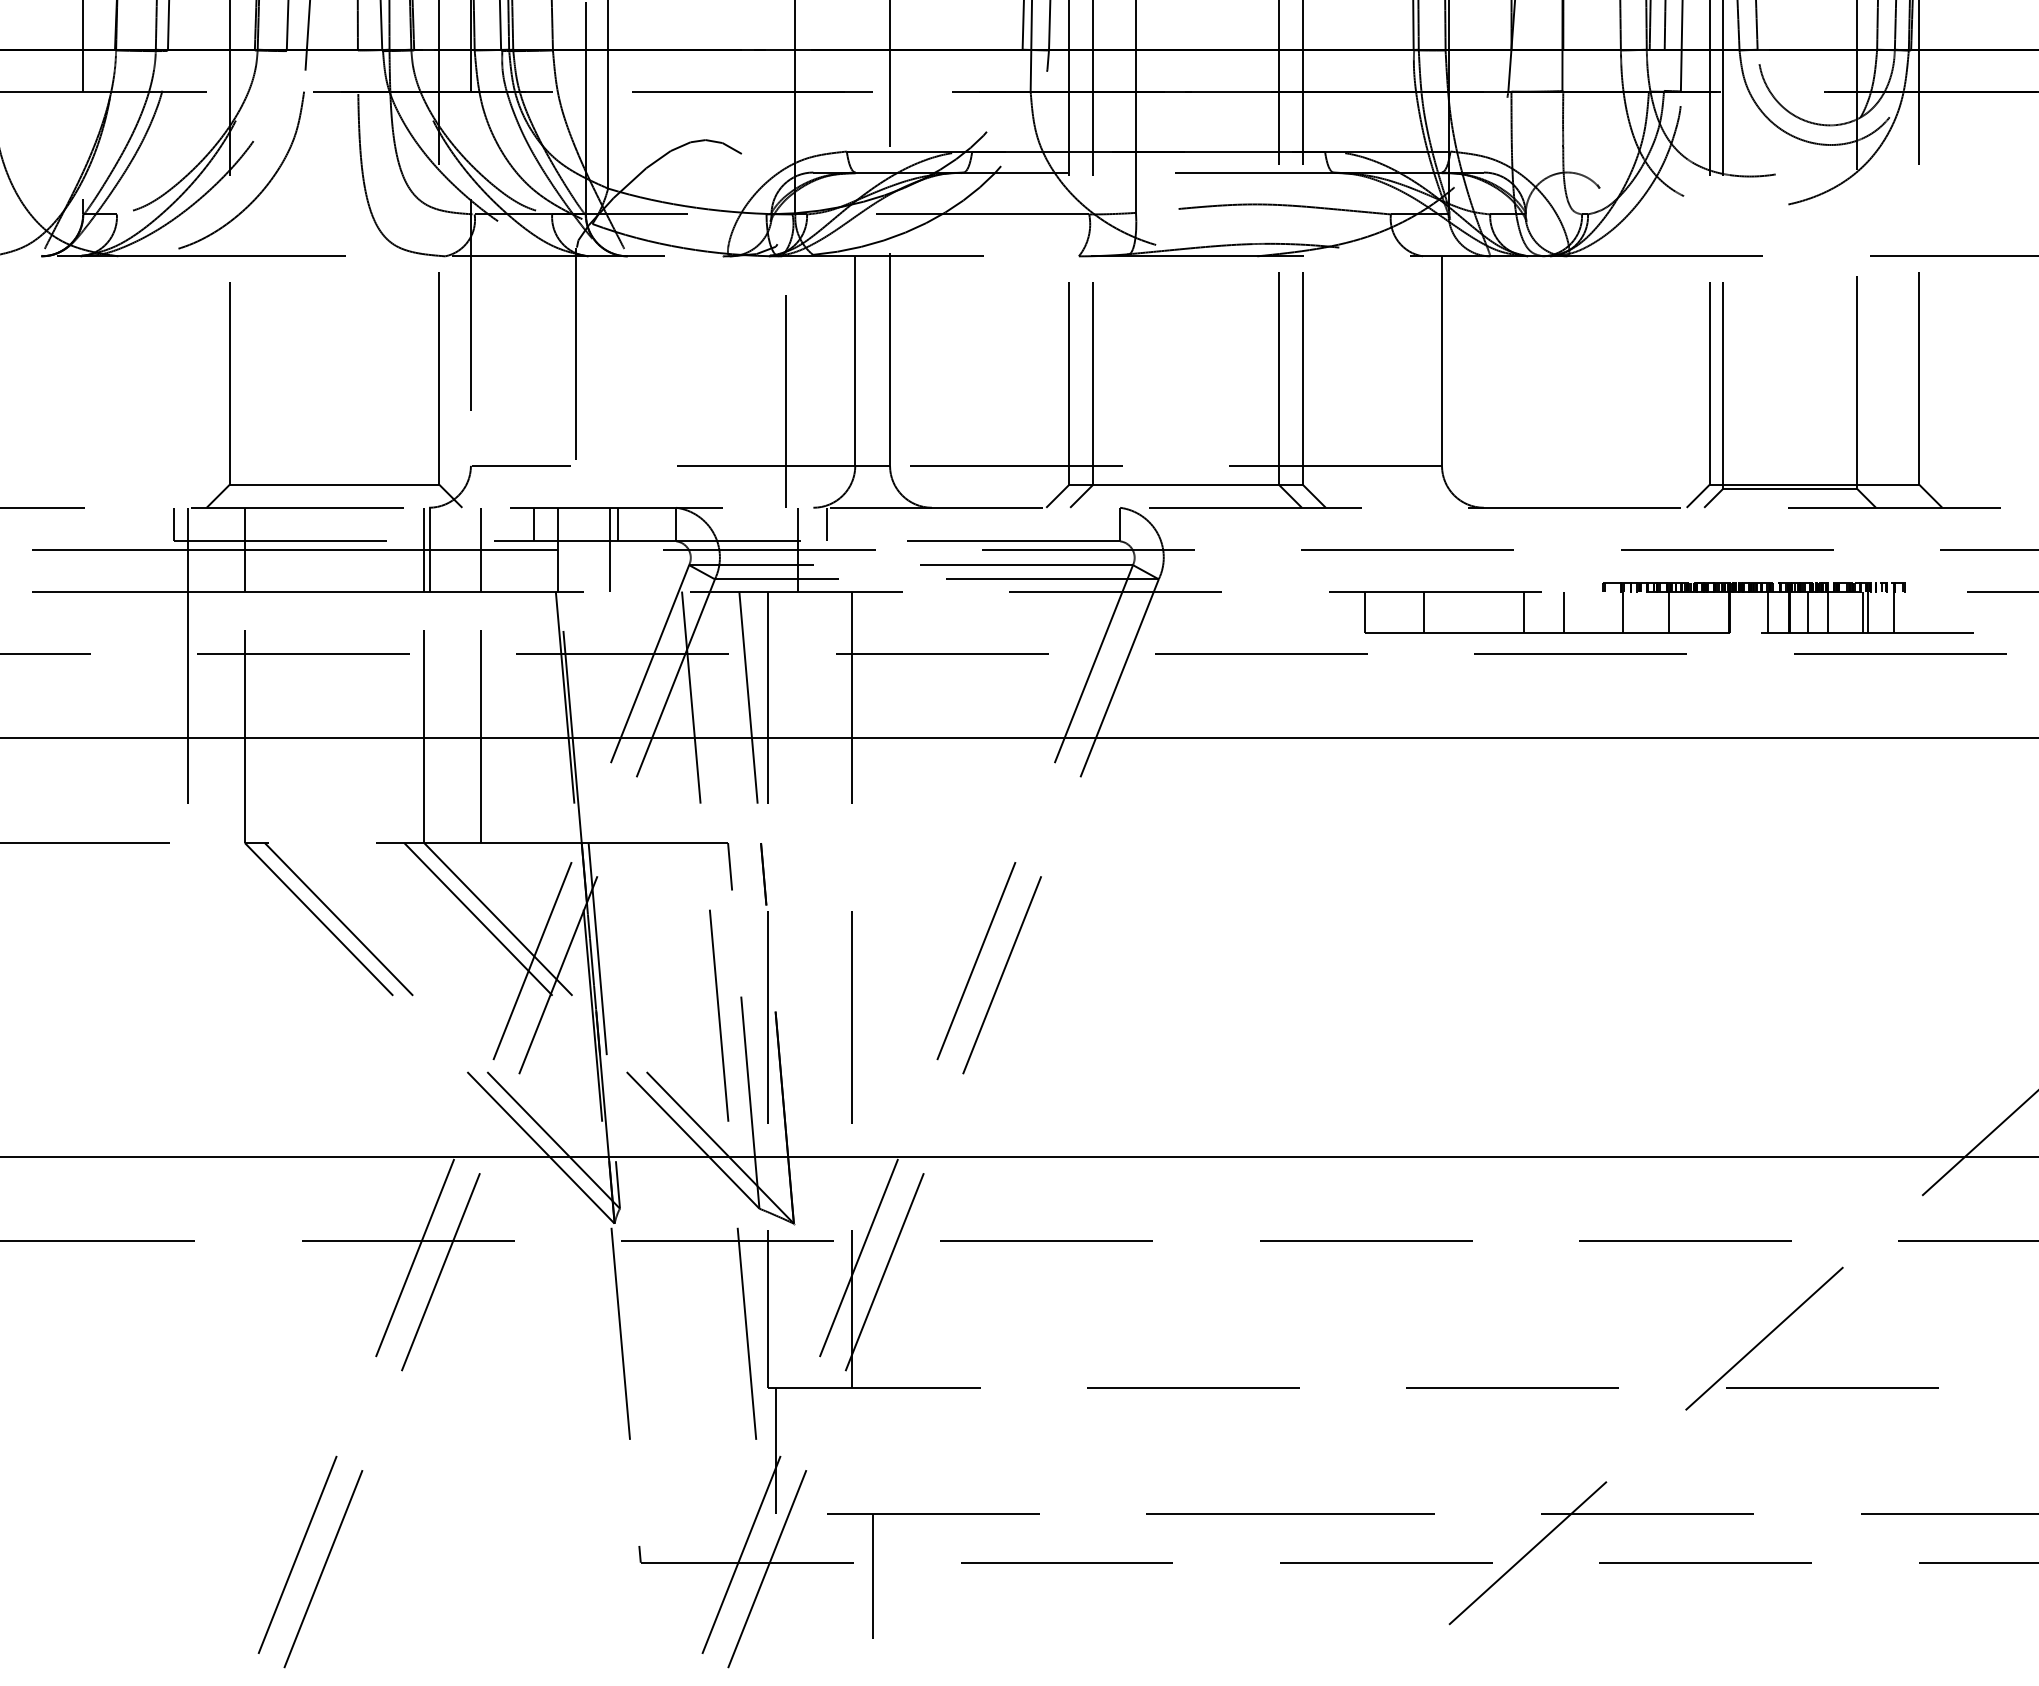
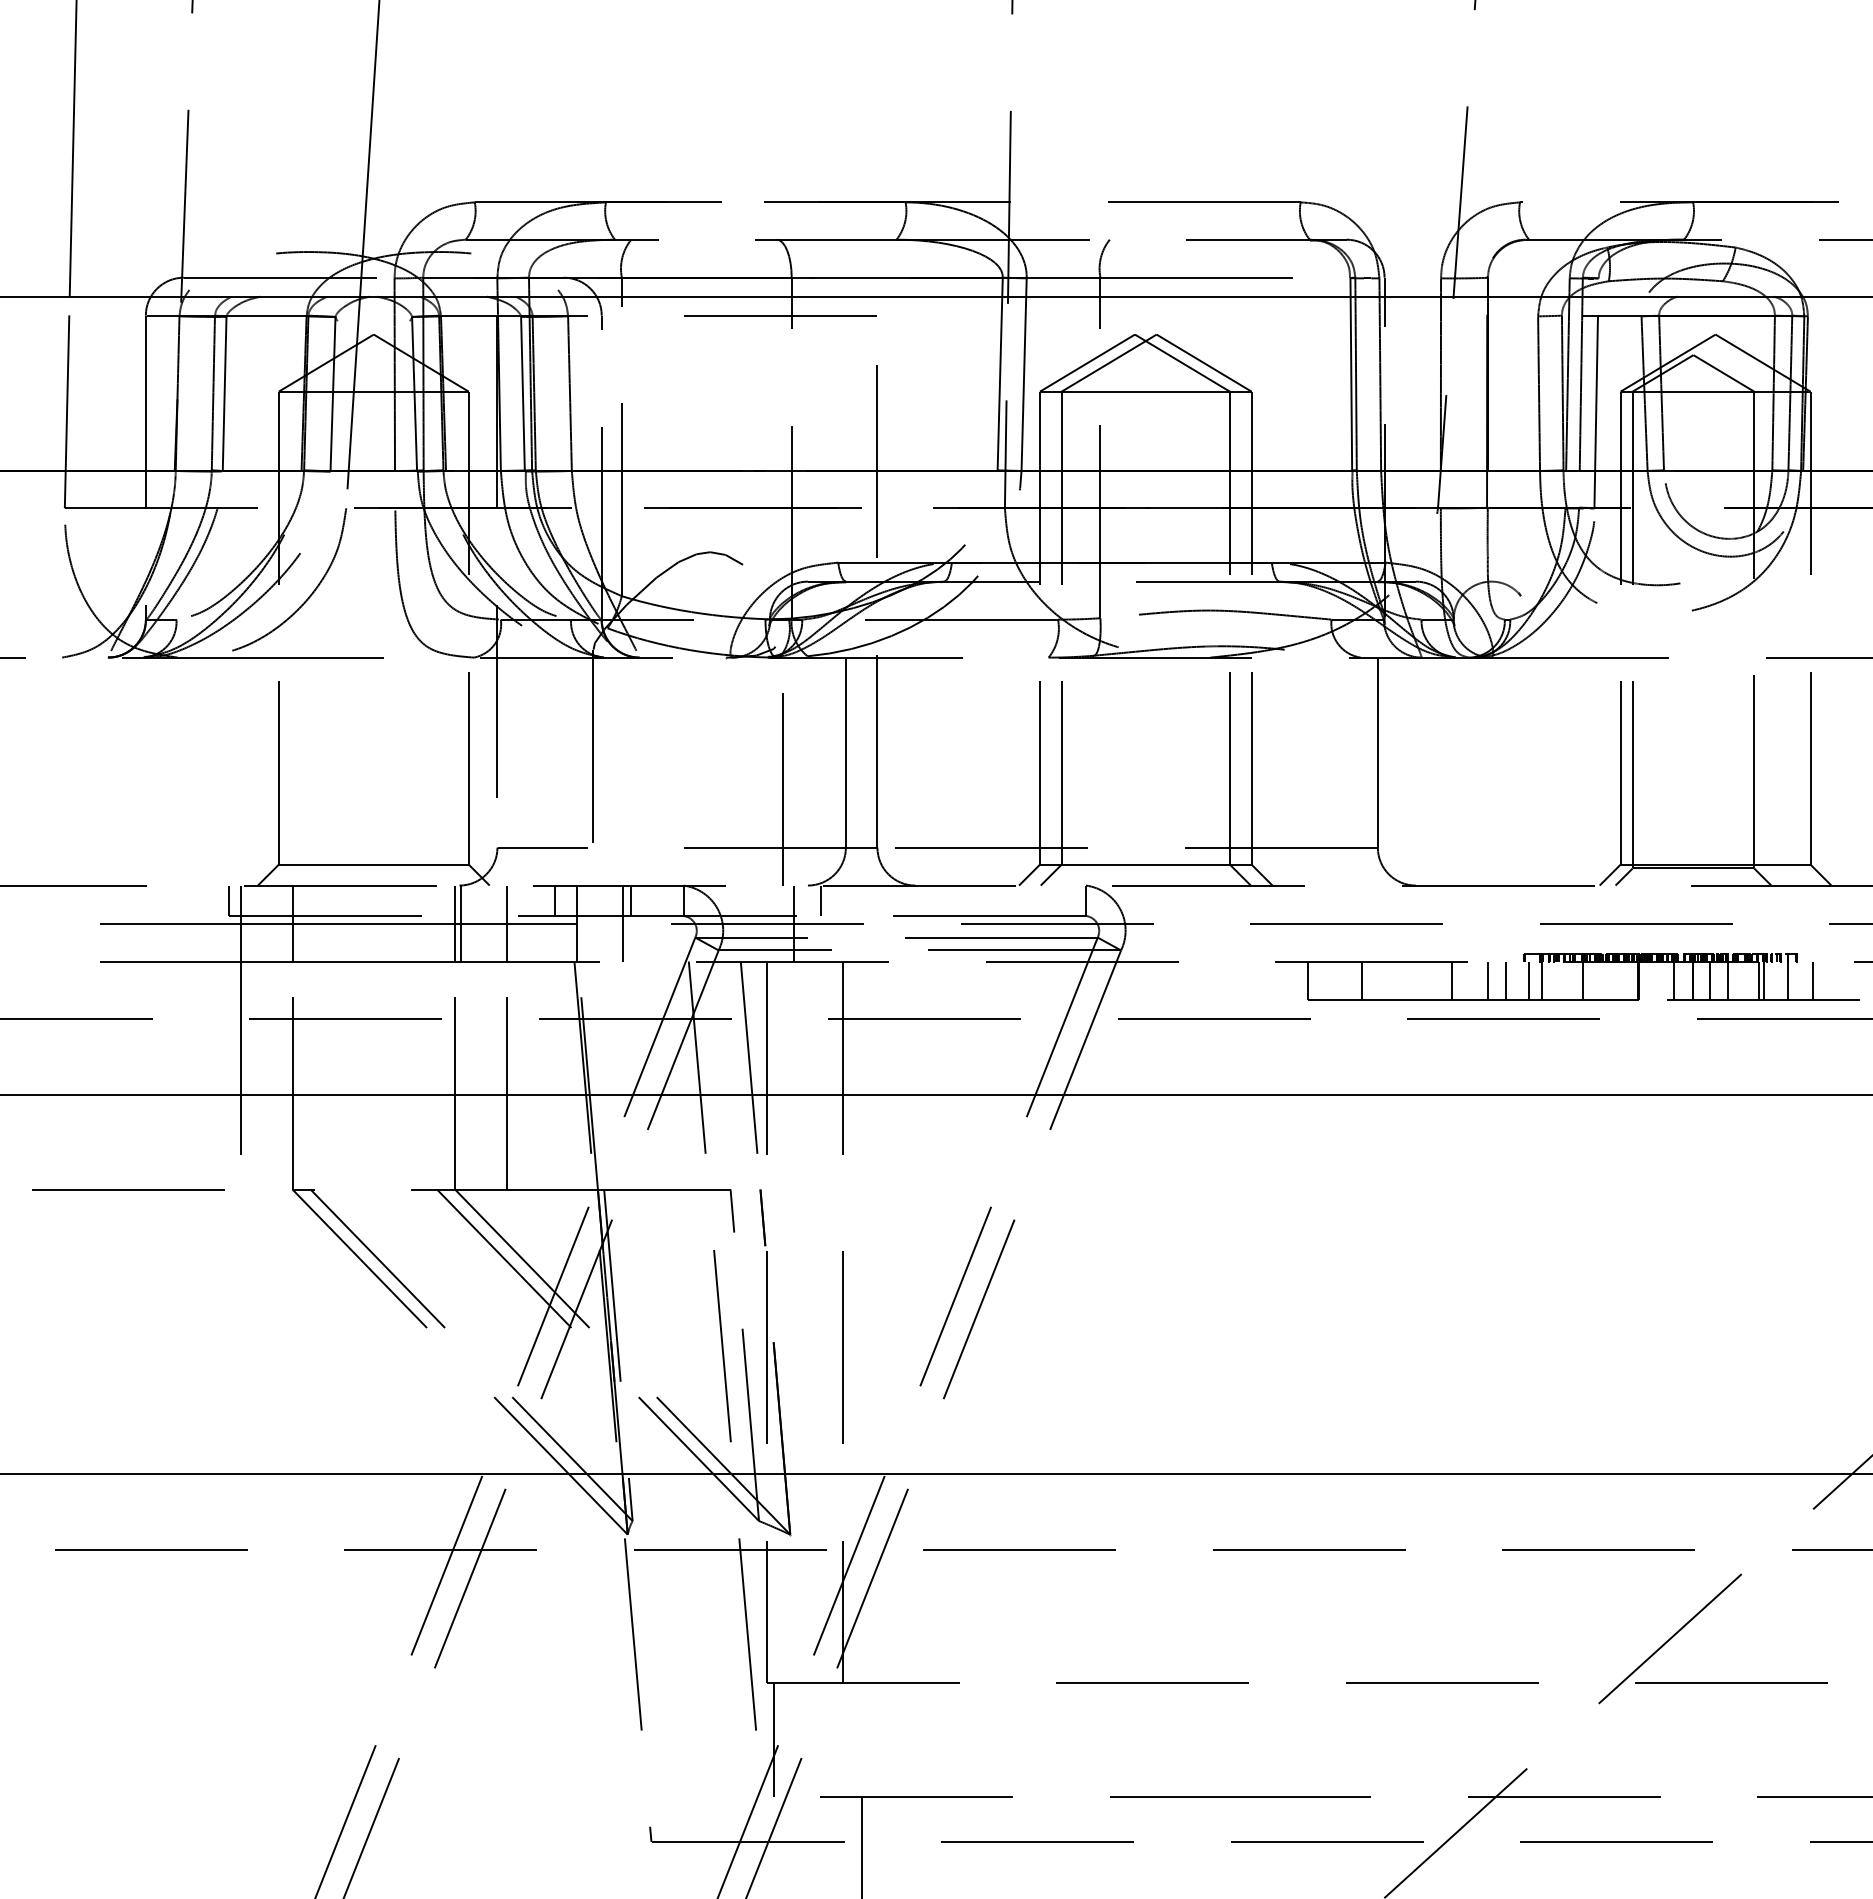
line: (1583, 612) -> (1506, 980), added
line: (1609, 612) -> (1529, 980), added
line: (1922, 612) -> (1813, 980), added

